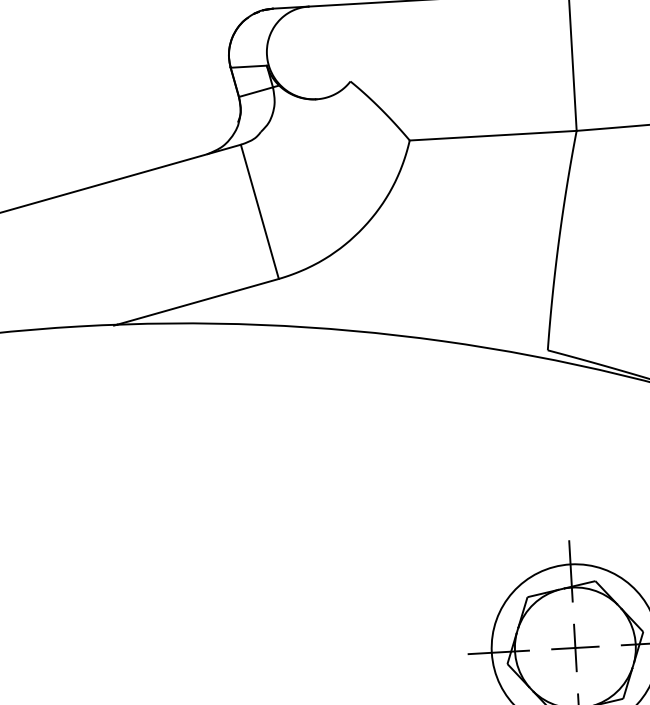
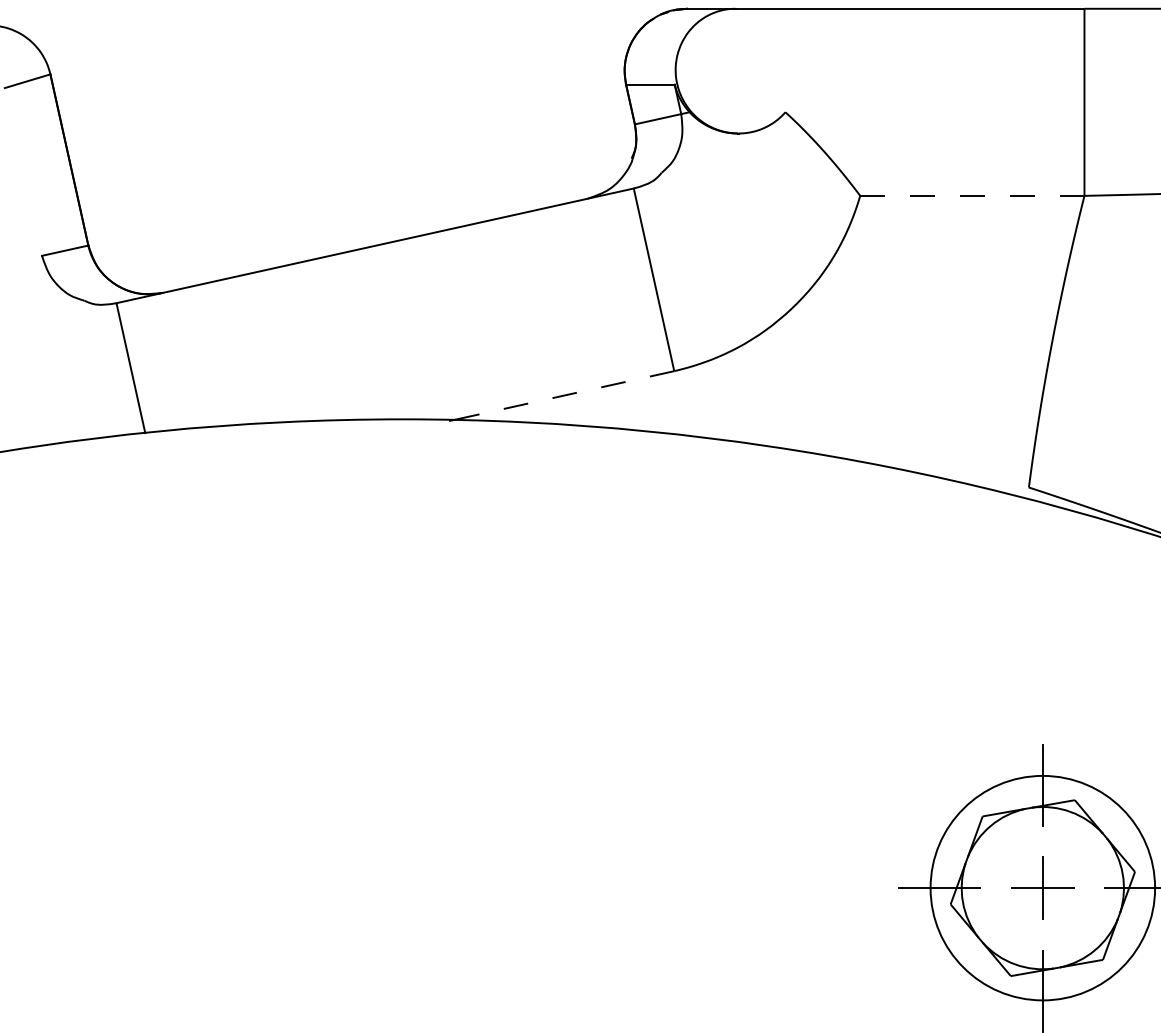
line: (492, 135) -> (971, 195), solid -> dashed
line: (198, 301) -> (564, 395), solid -> dashed

